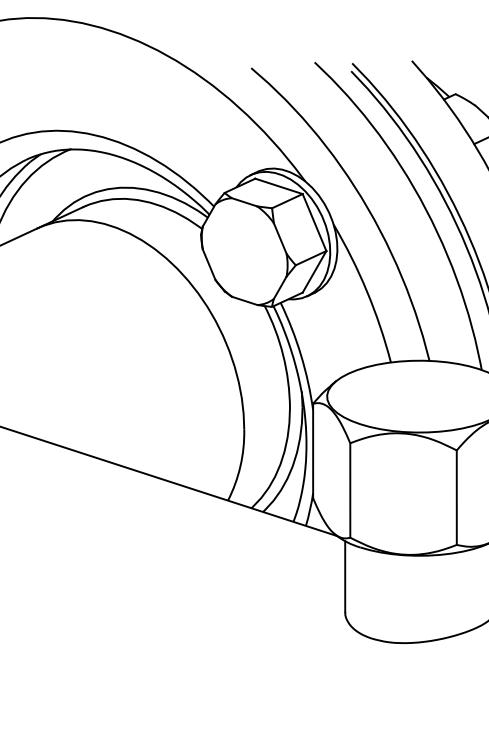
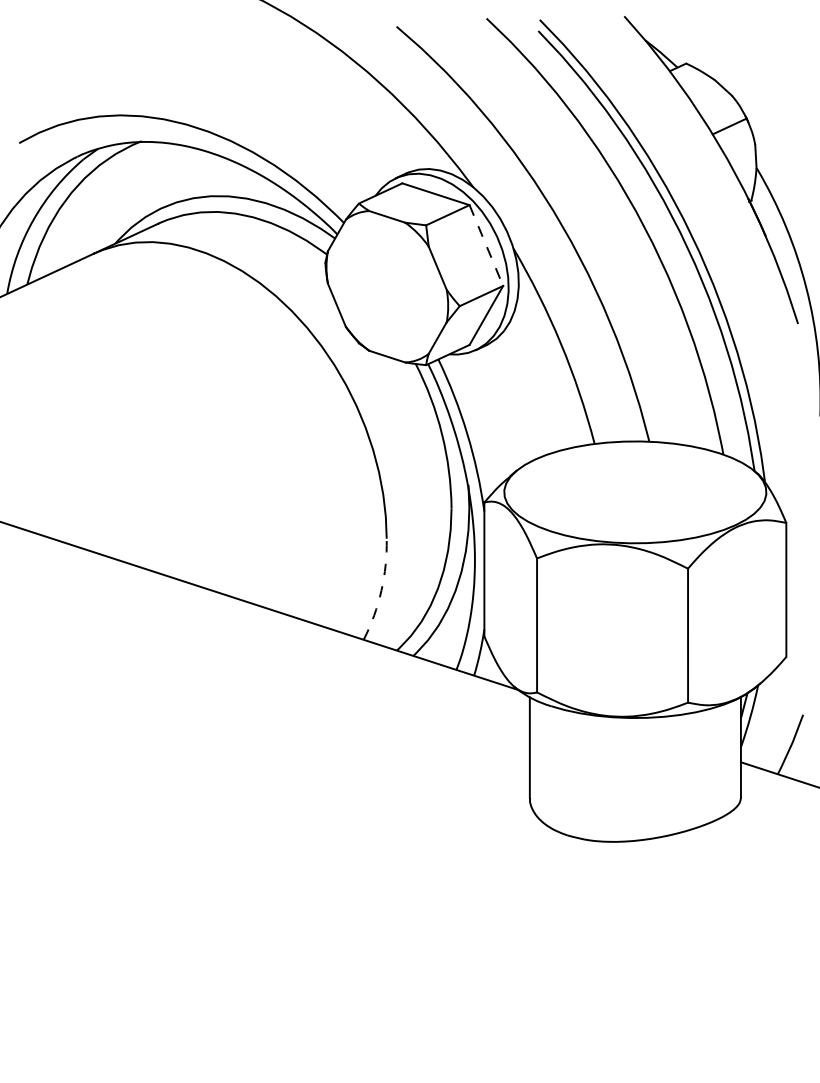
line: (314, 222) -> (486, 245), solid -> dashed
arc: (240, 465) -> (381, 590), solid -> dashed

